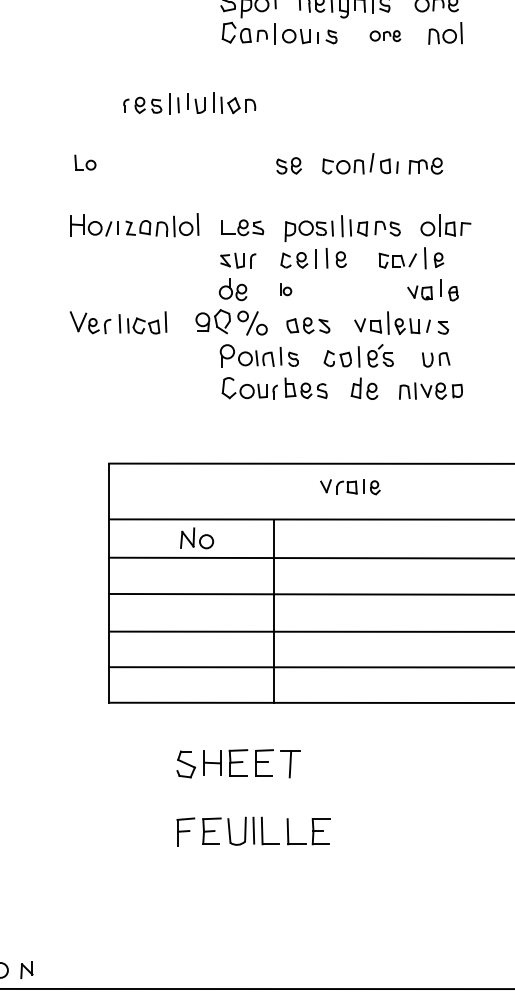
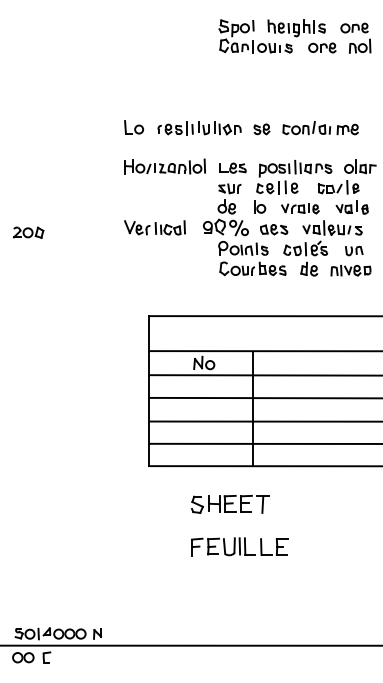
part: (385, 35) -> (322, 47), size x1.43
part: (189, 103) -> (199, 128), moved
part: (85, 162) -> (134, 127), size x1.43
part: (286, 288) -> (260, 206), size x1.67
part: (350, 486) -> (300, 208), moved

